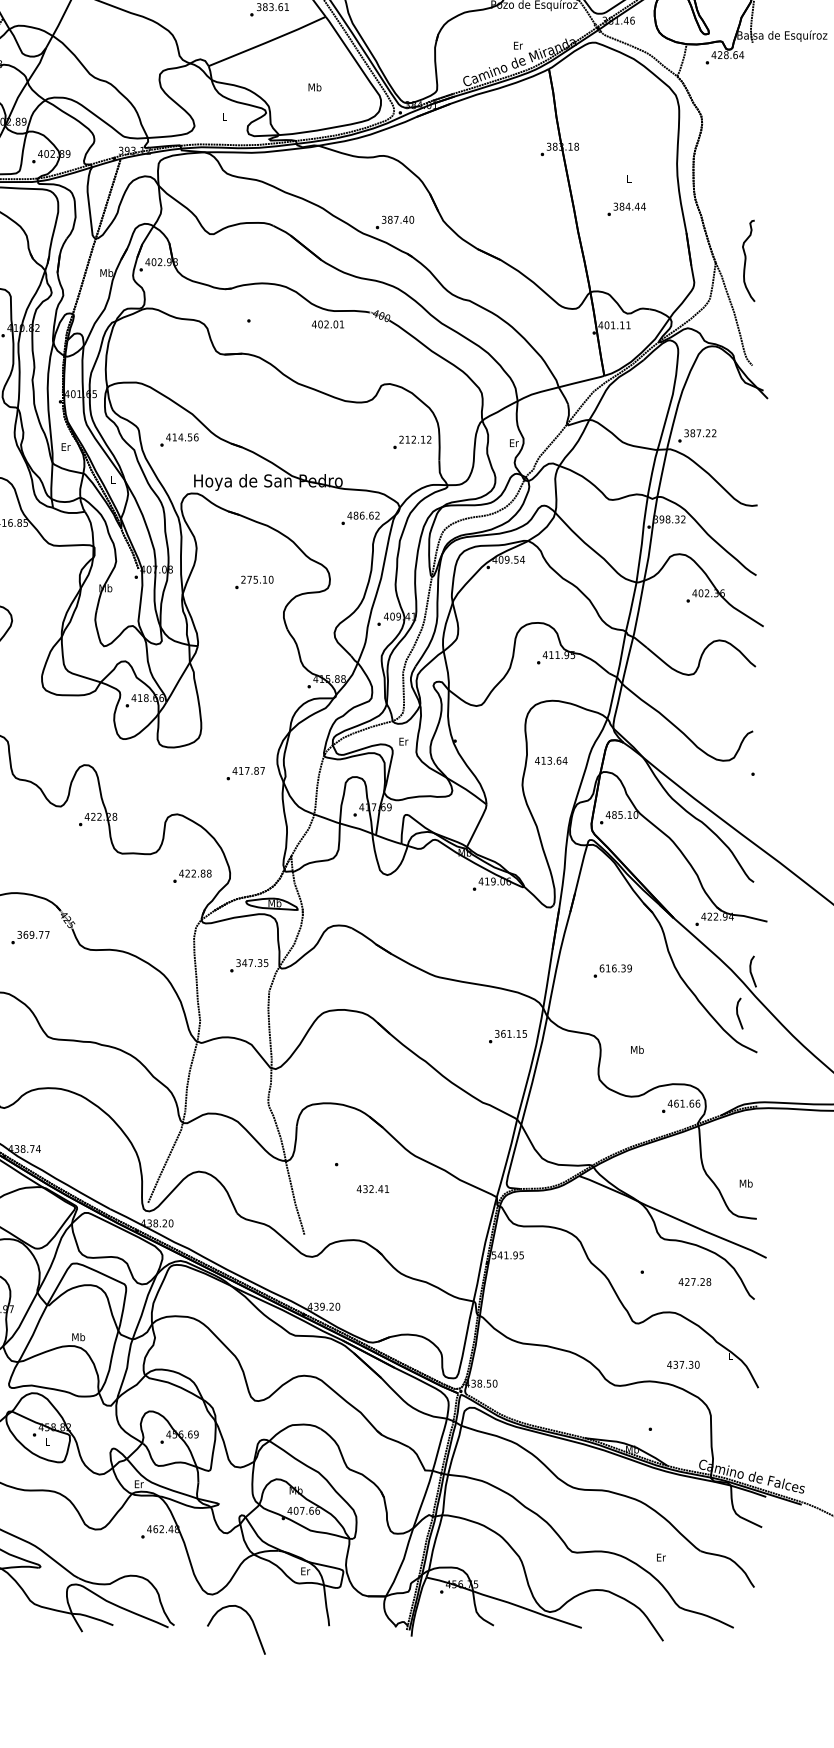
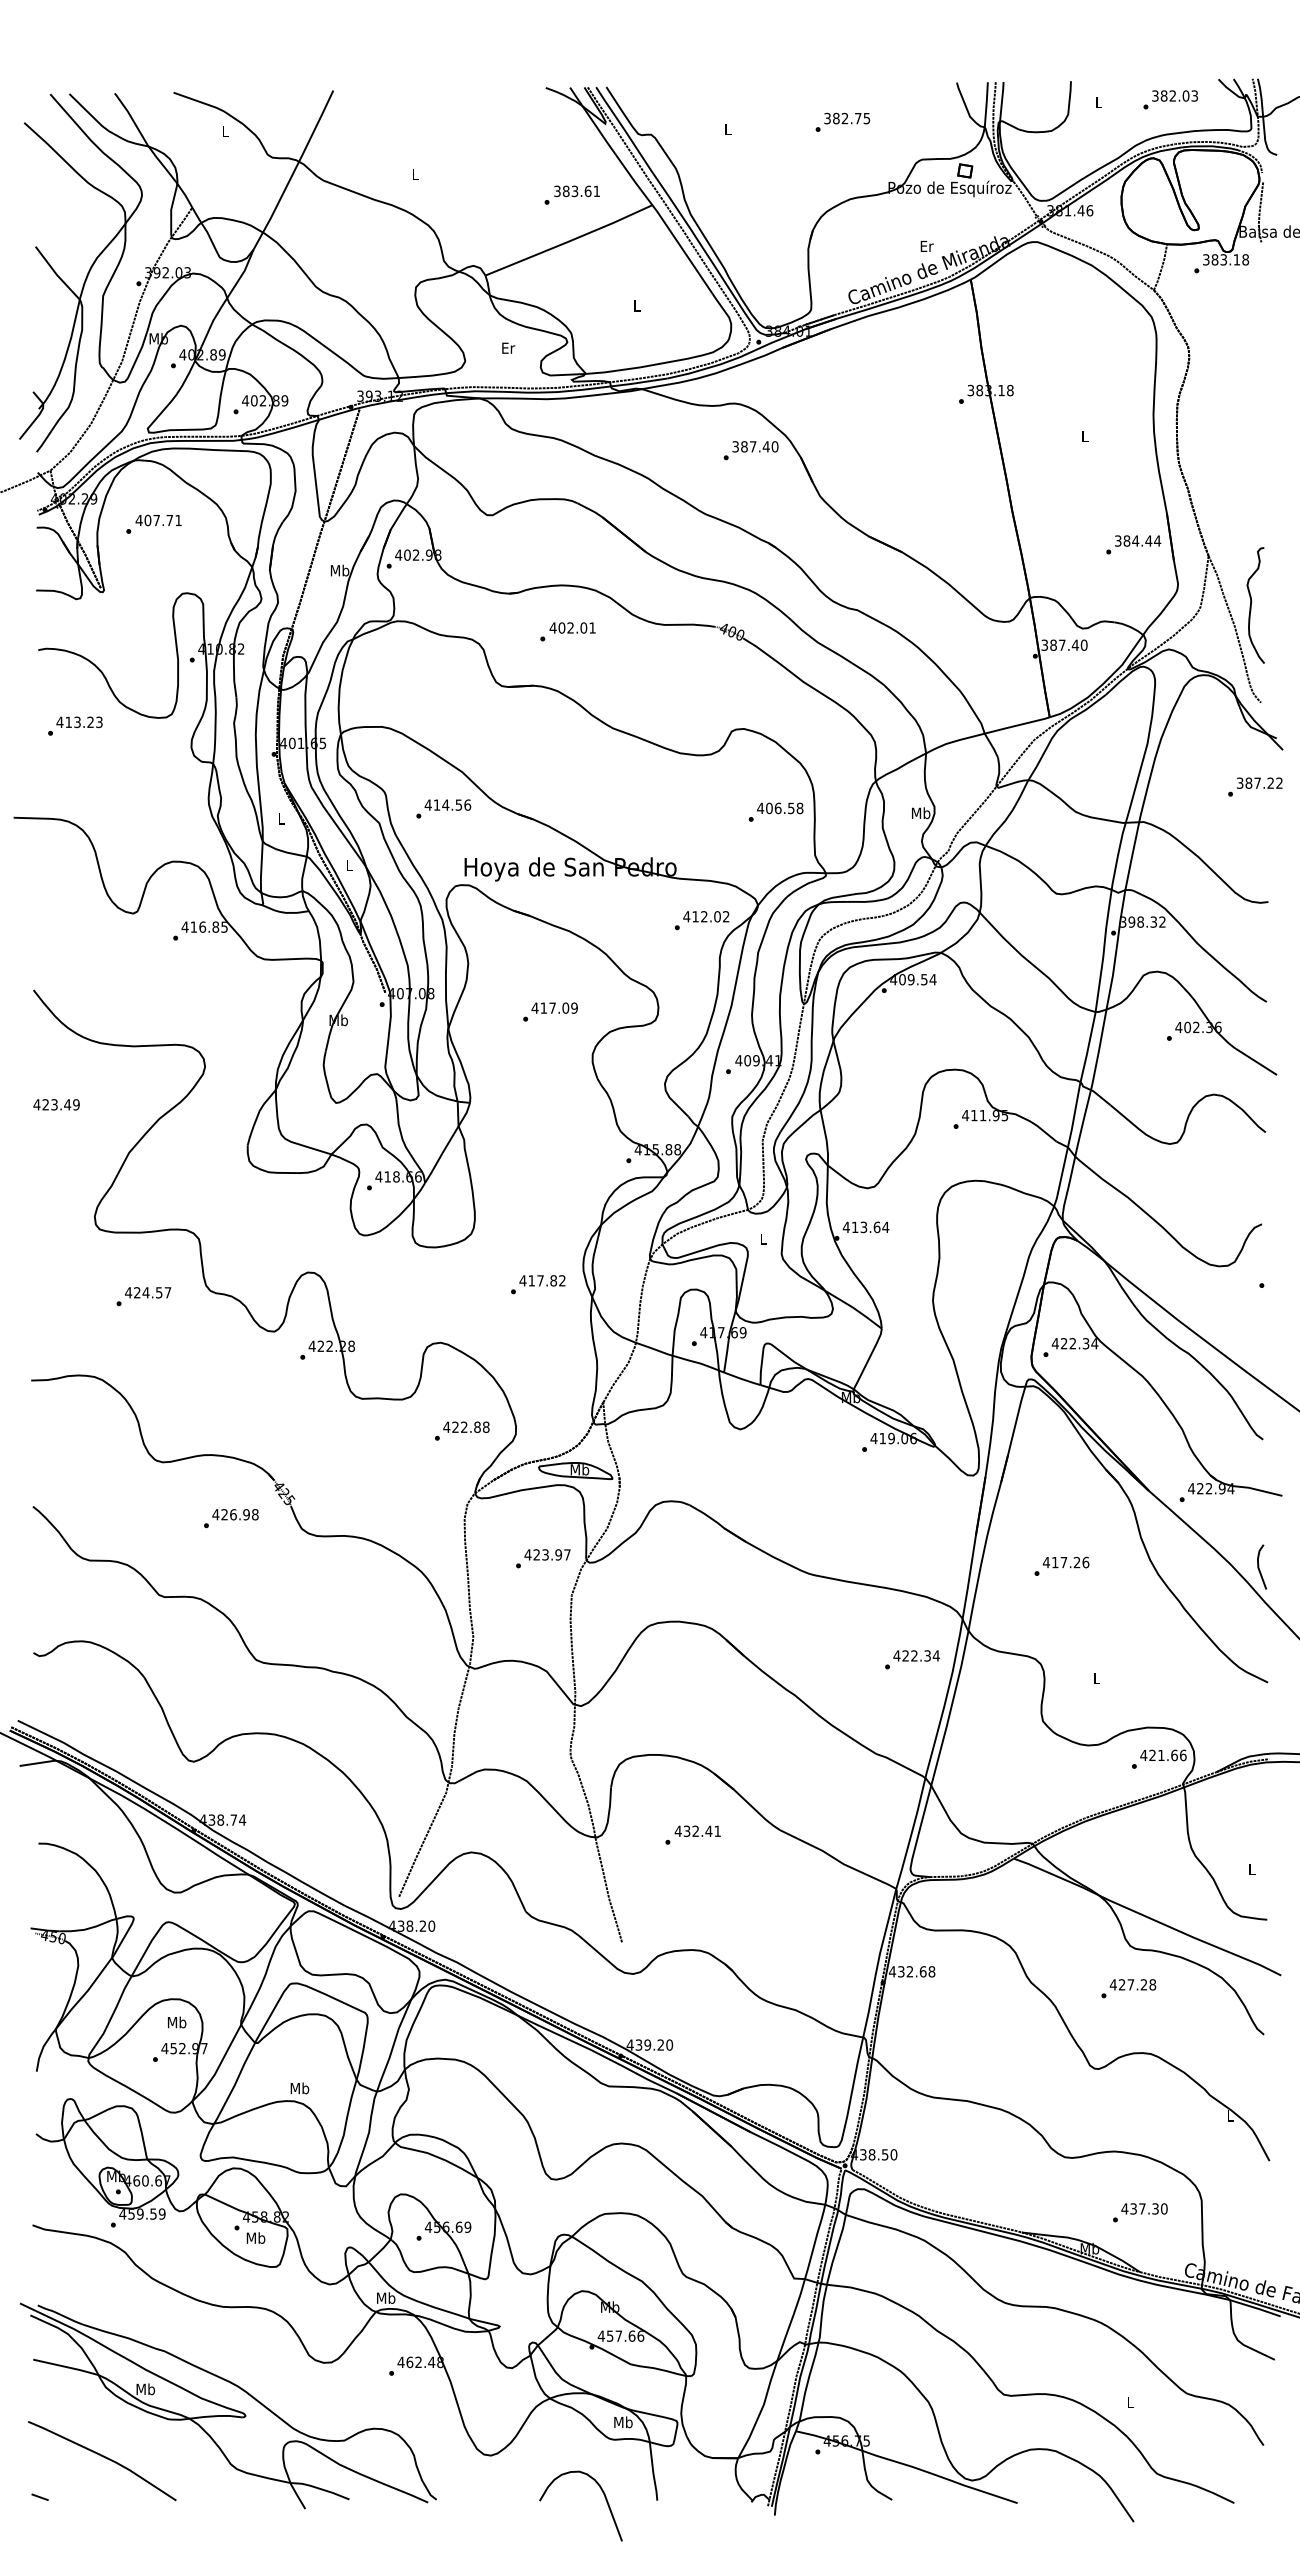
text: (727, 54) -> (1225, 259), 428.64 -> 383.18
text: (314, 87) -> (636, 305), Mb -> L
text: (224, 116) -> (508, 347), L -> Er
text: (626, 209) -> (1133, 544), moved
text: (394, 222) -> (750, 450), moved
curve: (745, 261) -> (1251, 605), moved
text: (327, 324) -> (572, 627), moved
text: (614, 324) -> (1064, 644), 401.11 -> 387.40
text: (697, 435) -> (1255, 786), moved
text: (415, 439) -> (780, 808), 212.12 -> 406.58
text: (514, 443) -> (921, 813), Er -> Mb
text: (65, 446) -> (281, 818), Er -> L
text: (363, 515) -> (706, 916), 486.62 -> 412.02
text: (257, 579) -> (554, 1007), 275.10 -> 417.09
text: (403, 741) -> (763, 1238), Er -> L
text: (550, 760) -> (865, 1227), moved
text: (262, 770) -> (562, 1280), 417.87 -> 417.82
text: (625, 814) -> (1079, 1343), 485.10 -> 422.34
text: (33, 934) -> (235, 1514), 369.77 -> 426.98
text: (252, 962) -> (547, 1554), 347.35 -> 423.97
text: (615, 968) -> (1065, 1562), 616.39 -> 417.26
line: (738, 1013) -> (1240, 1626), removed
text: (510, 1033) -> (916, 1655), 361.15 -> 422.34
text: (637, 1049) -> (1096, 1678), Mb -> L
text: (676, 1103) -> (1152, 1755), 461.66 -> 421.66
text: (746, 1183) -> (1252, 1869), Mb -> L
text: (372, 1188) -> (697, 1830), moved
text: (508, 1255) -> (912, 1971), 541.95 -> 432.68
text: (694, 1281) -> (1132, 1984), moved
text: (683, 1364) -> (1144, 2208), moved
text: (47, 1441) -> (255, 2237), L -> Mb
text: (139, 1483) -> (386, 2297), Er -> Mb
text: (295, 1510) -> (609, 2335), 407.66 -> 457.66
text: (660, 1557) -> (1130, 2402), Er -> L
text: (305, 1571) -> (623, 2422), Er -> Mb
curve: (252, 1623) -> (604, 2497), moved

